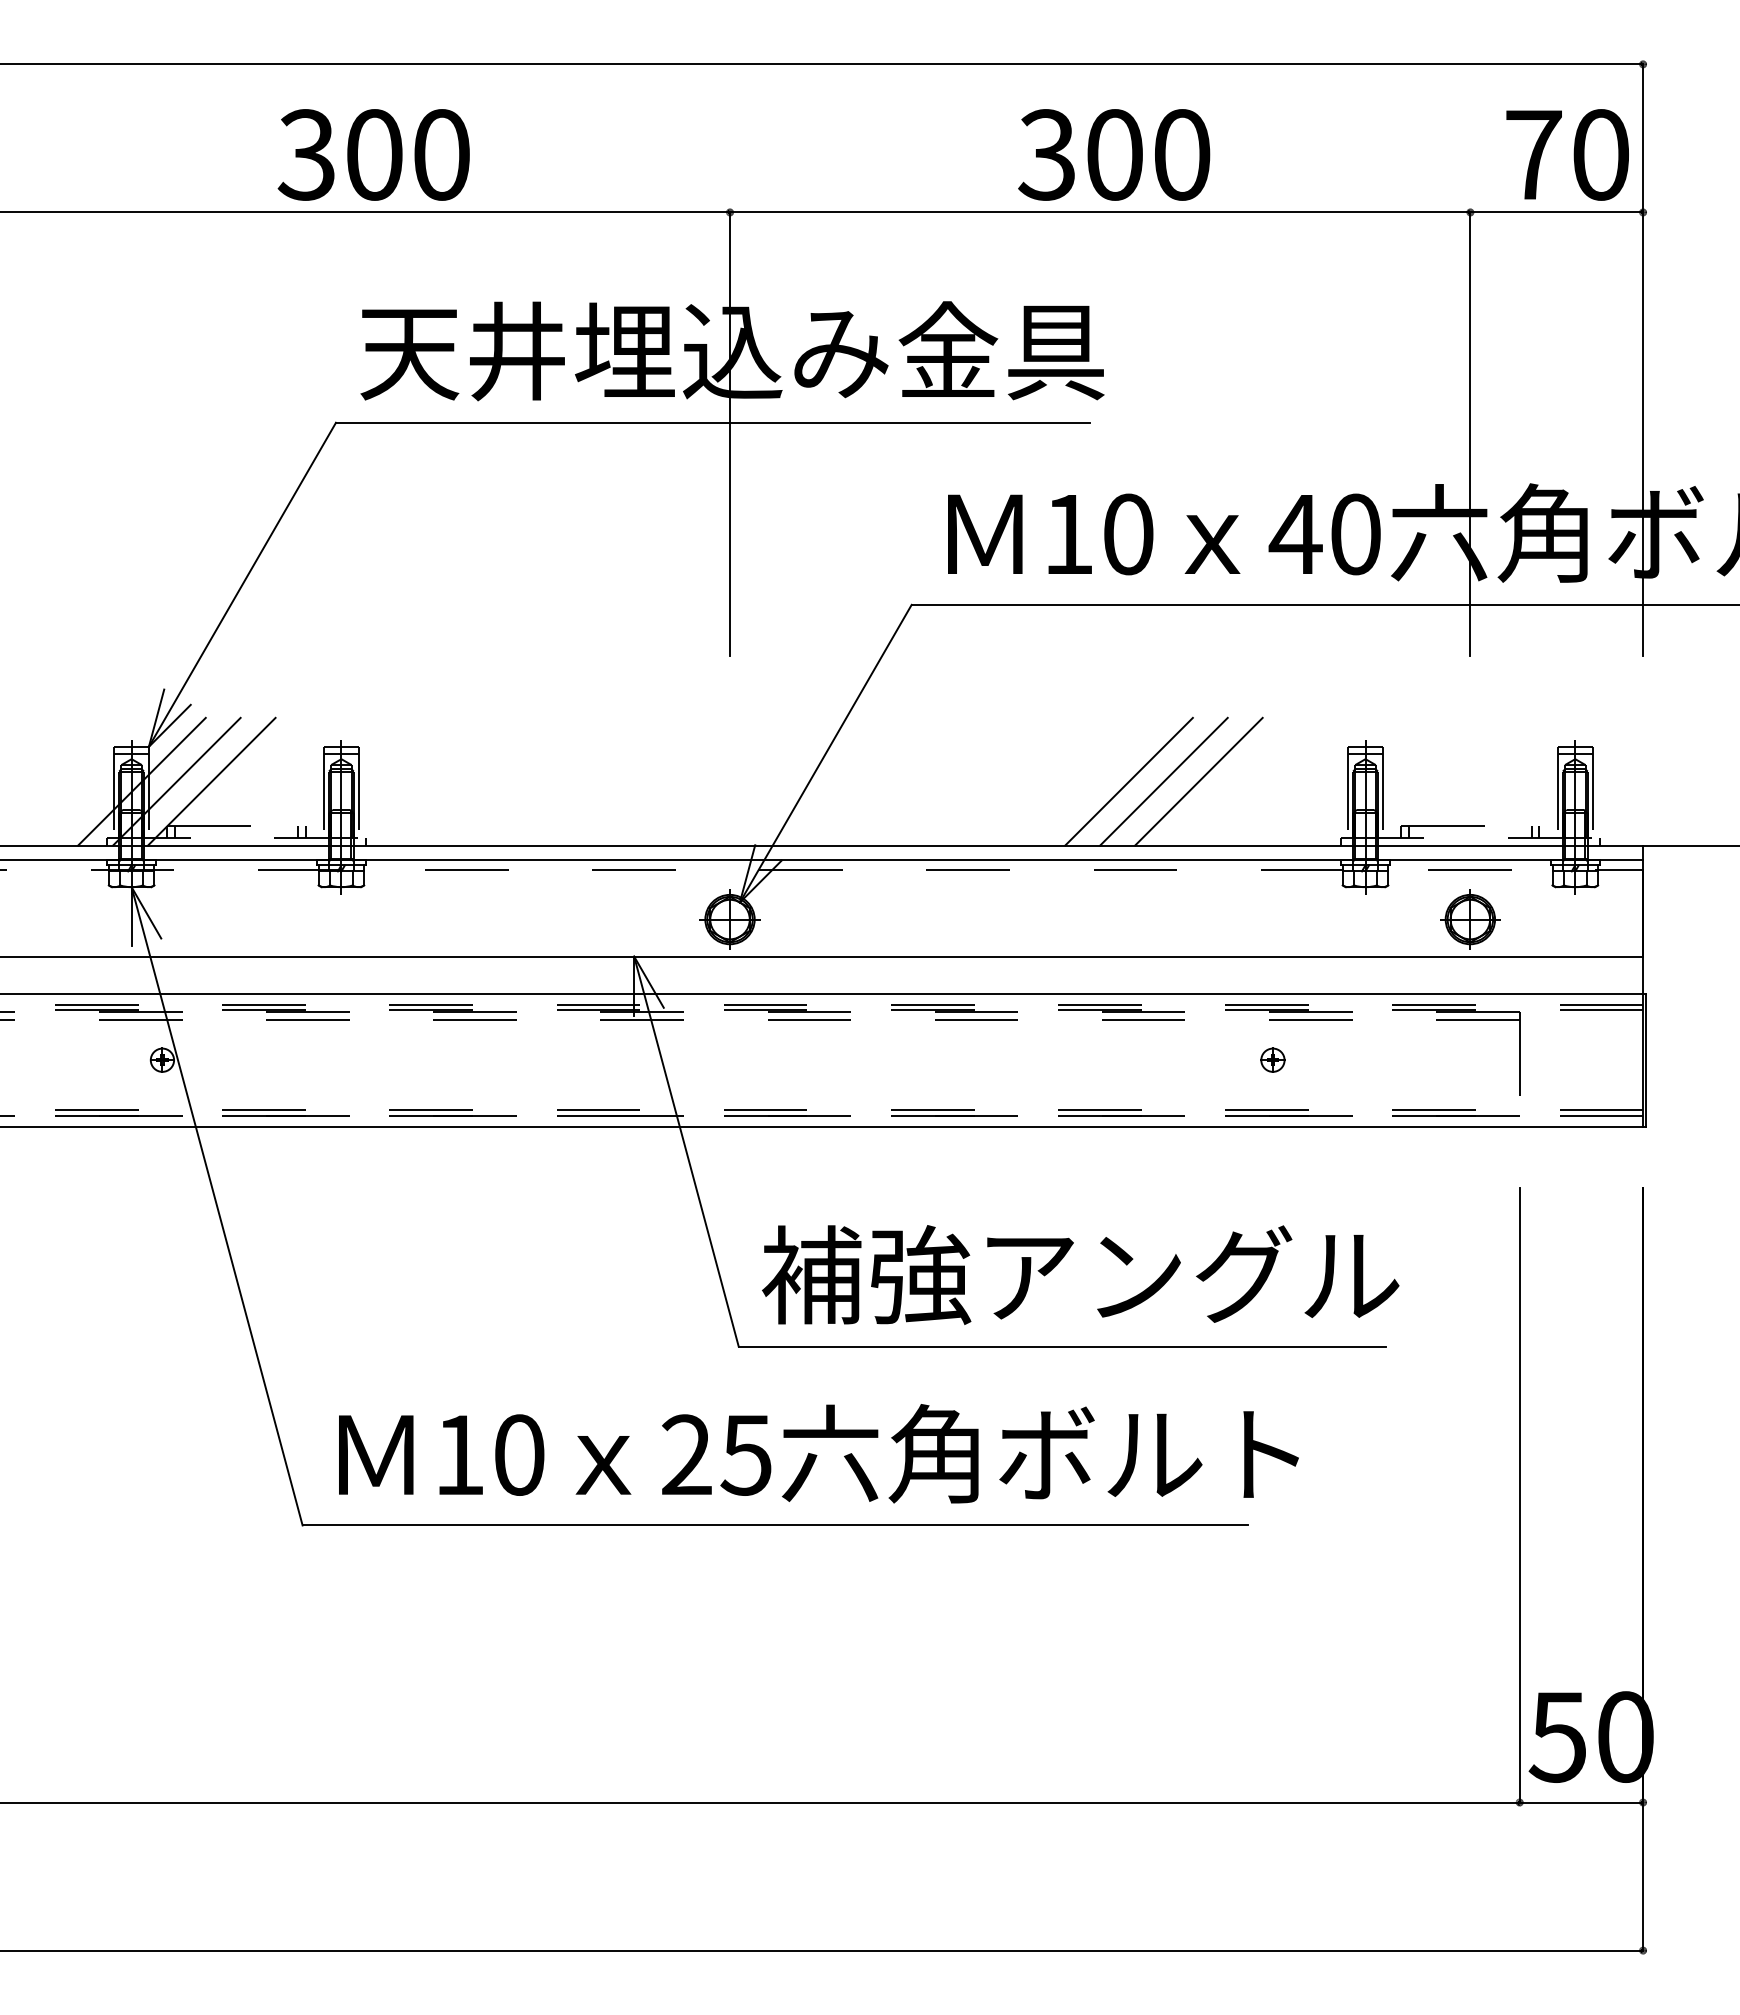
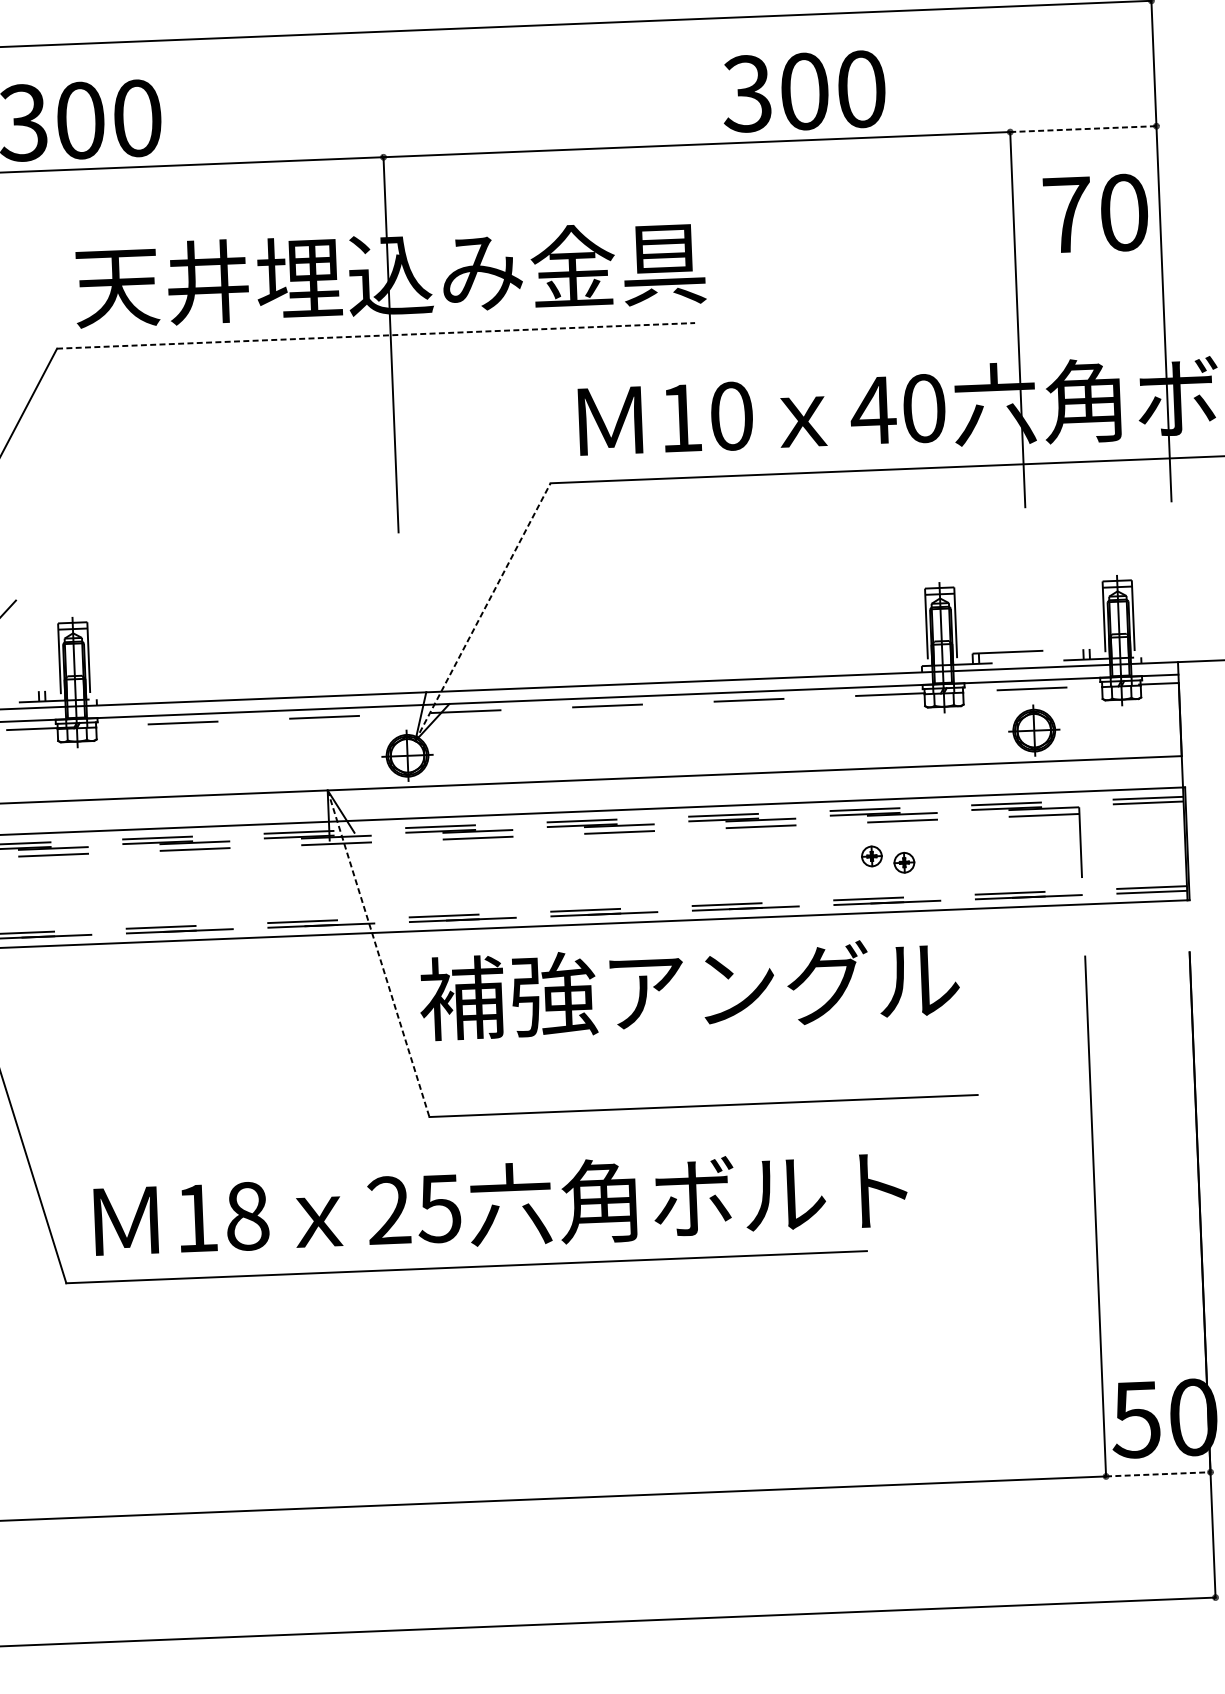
text: (1114, 154) -> (804, 91), moved
text: (1567, 154) -> (1095, 213), moved
line: (1557, 212) -> (1083, 129), solid -> dashed
line: (712, 422) -> (375, 335), solid -> dashed
line: (825, 753) -> (482, 612), solid -> dashed
line: (1128, 781) -> (740, 625), removed
line: (1163, 781) -> (769, 624), removed
line: (1198, 781) -> (799, 623), removed
part: (1310, 1068) -> (904, 862), added
line: (686, 1151) -> (378, 953), solid -> dashed
text: (1080, 1274) -> (689, 988), moved
text: (519, 1454) -> (247, 1215), 10 -> 18
line: (1581, 1802) -> (1158, 1474), solid -> dashed

